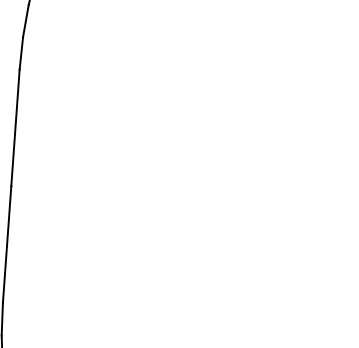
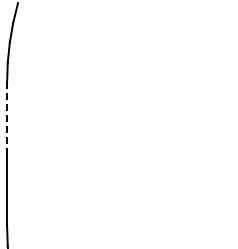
line: (16, 127) -> (7, 118), solid -> dashed

